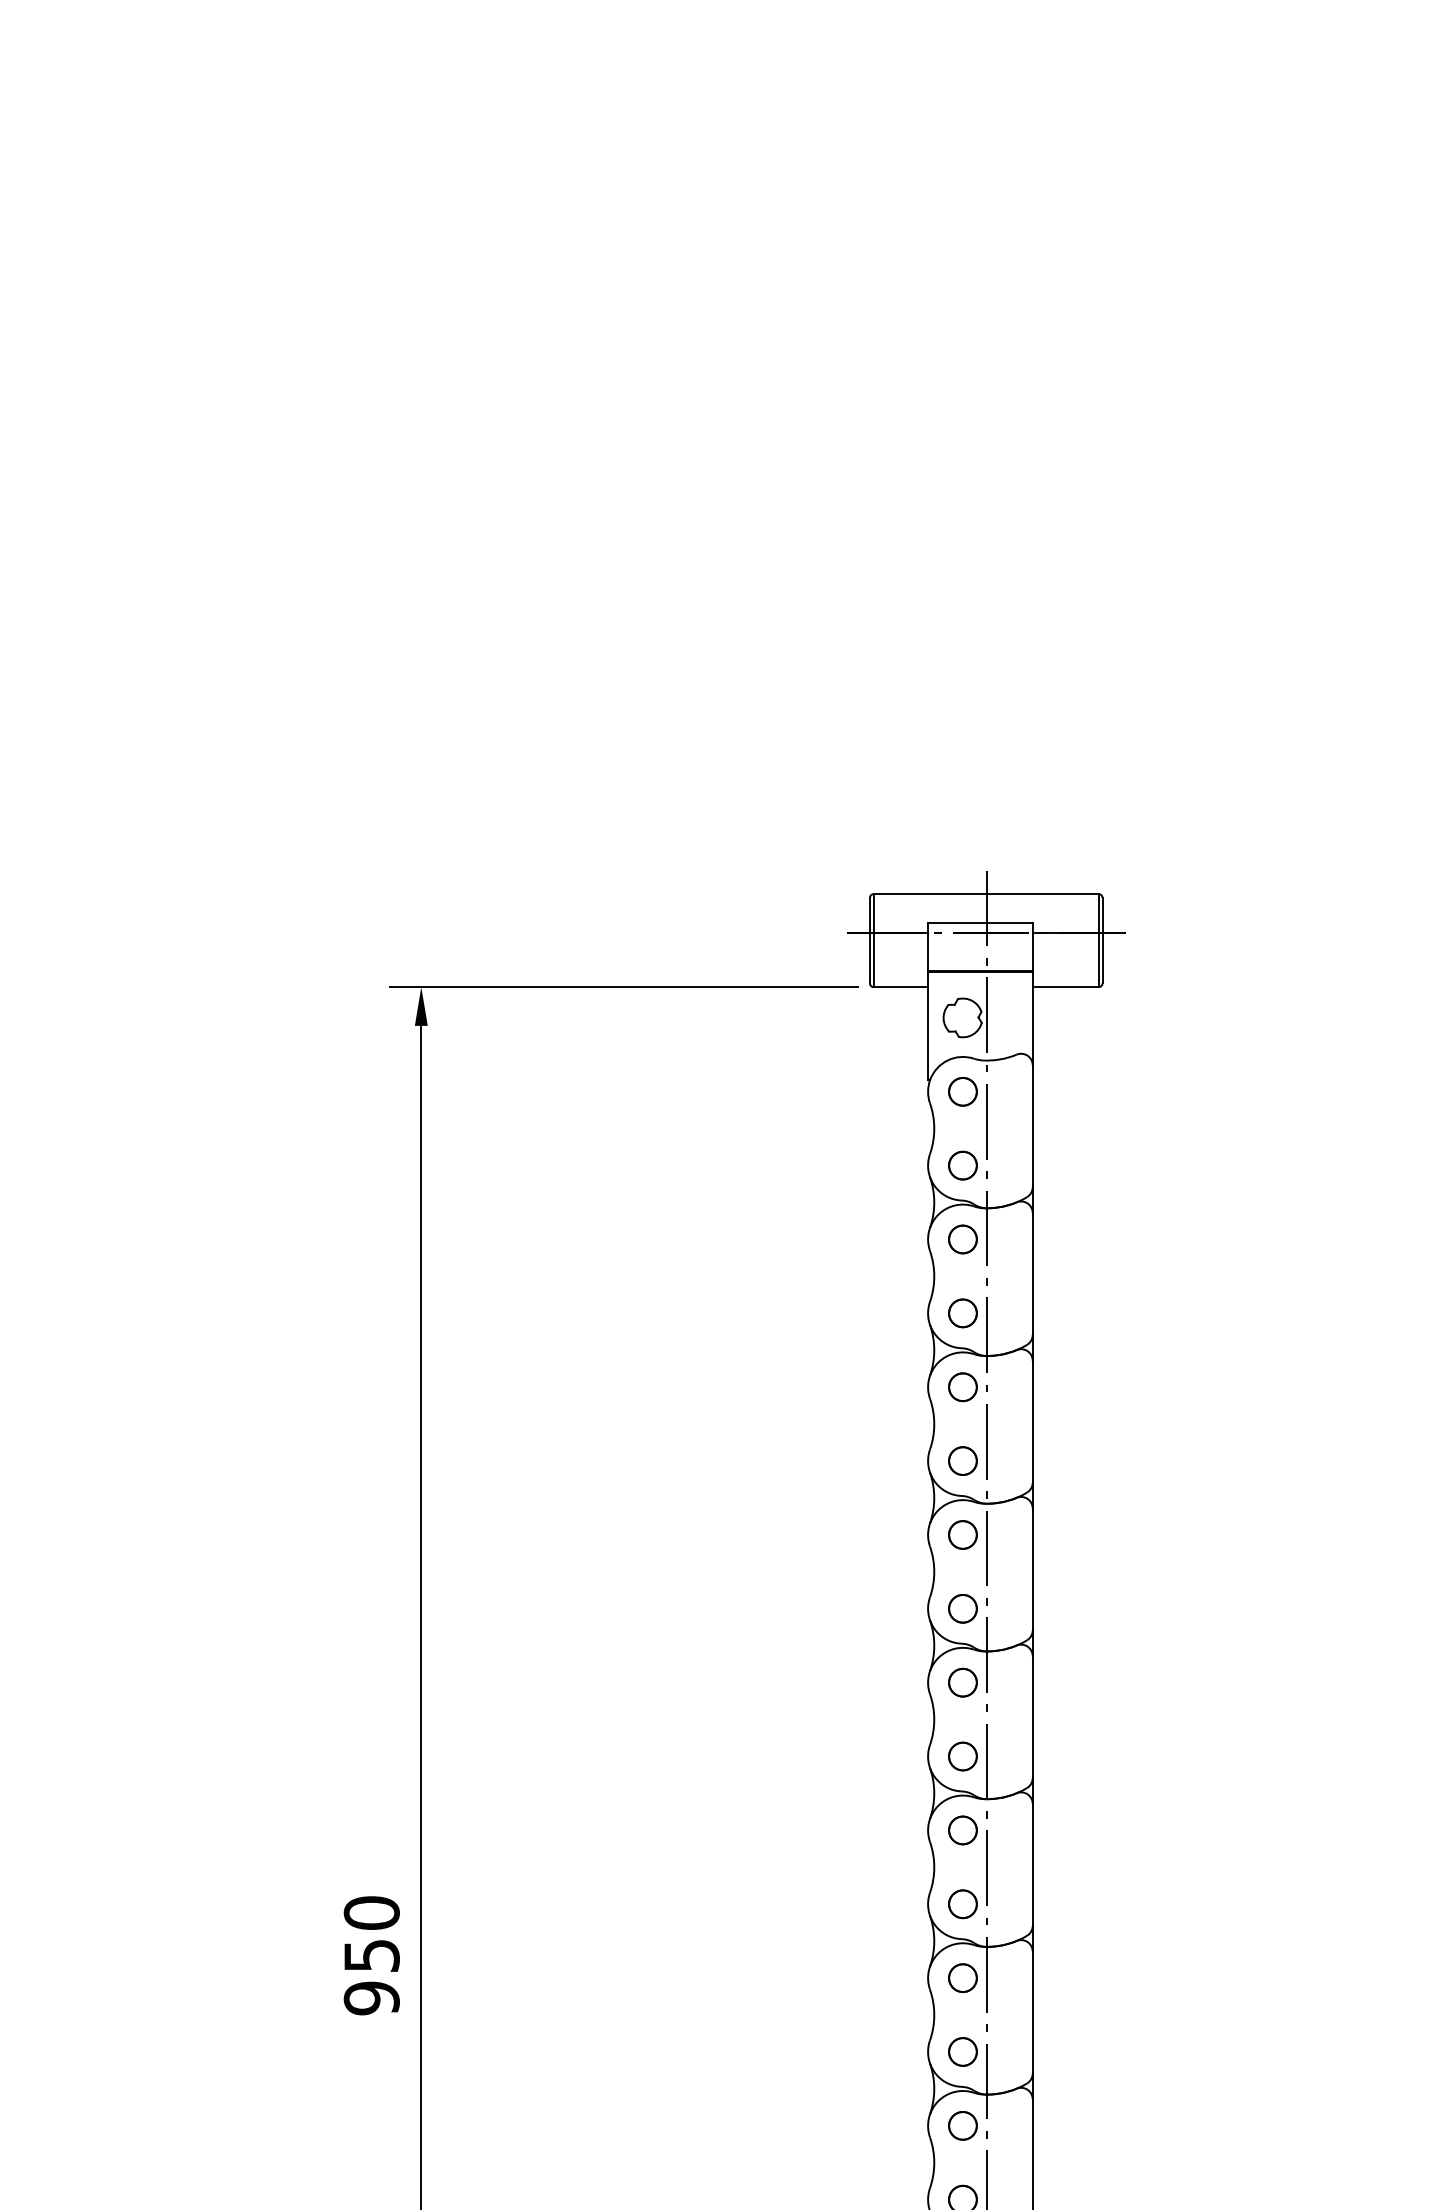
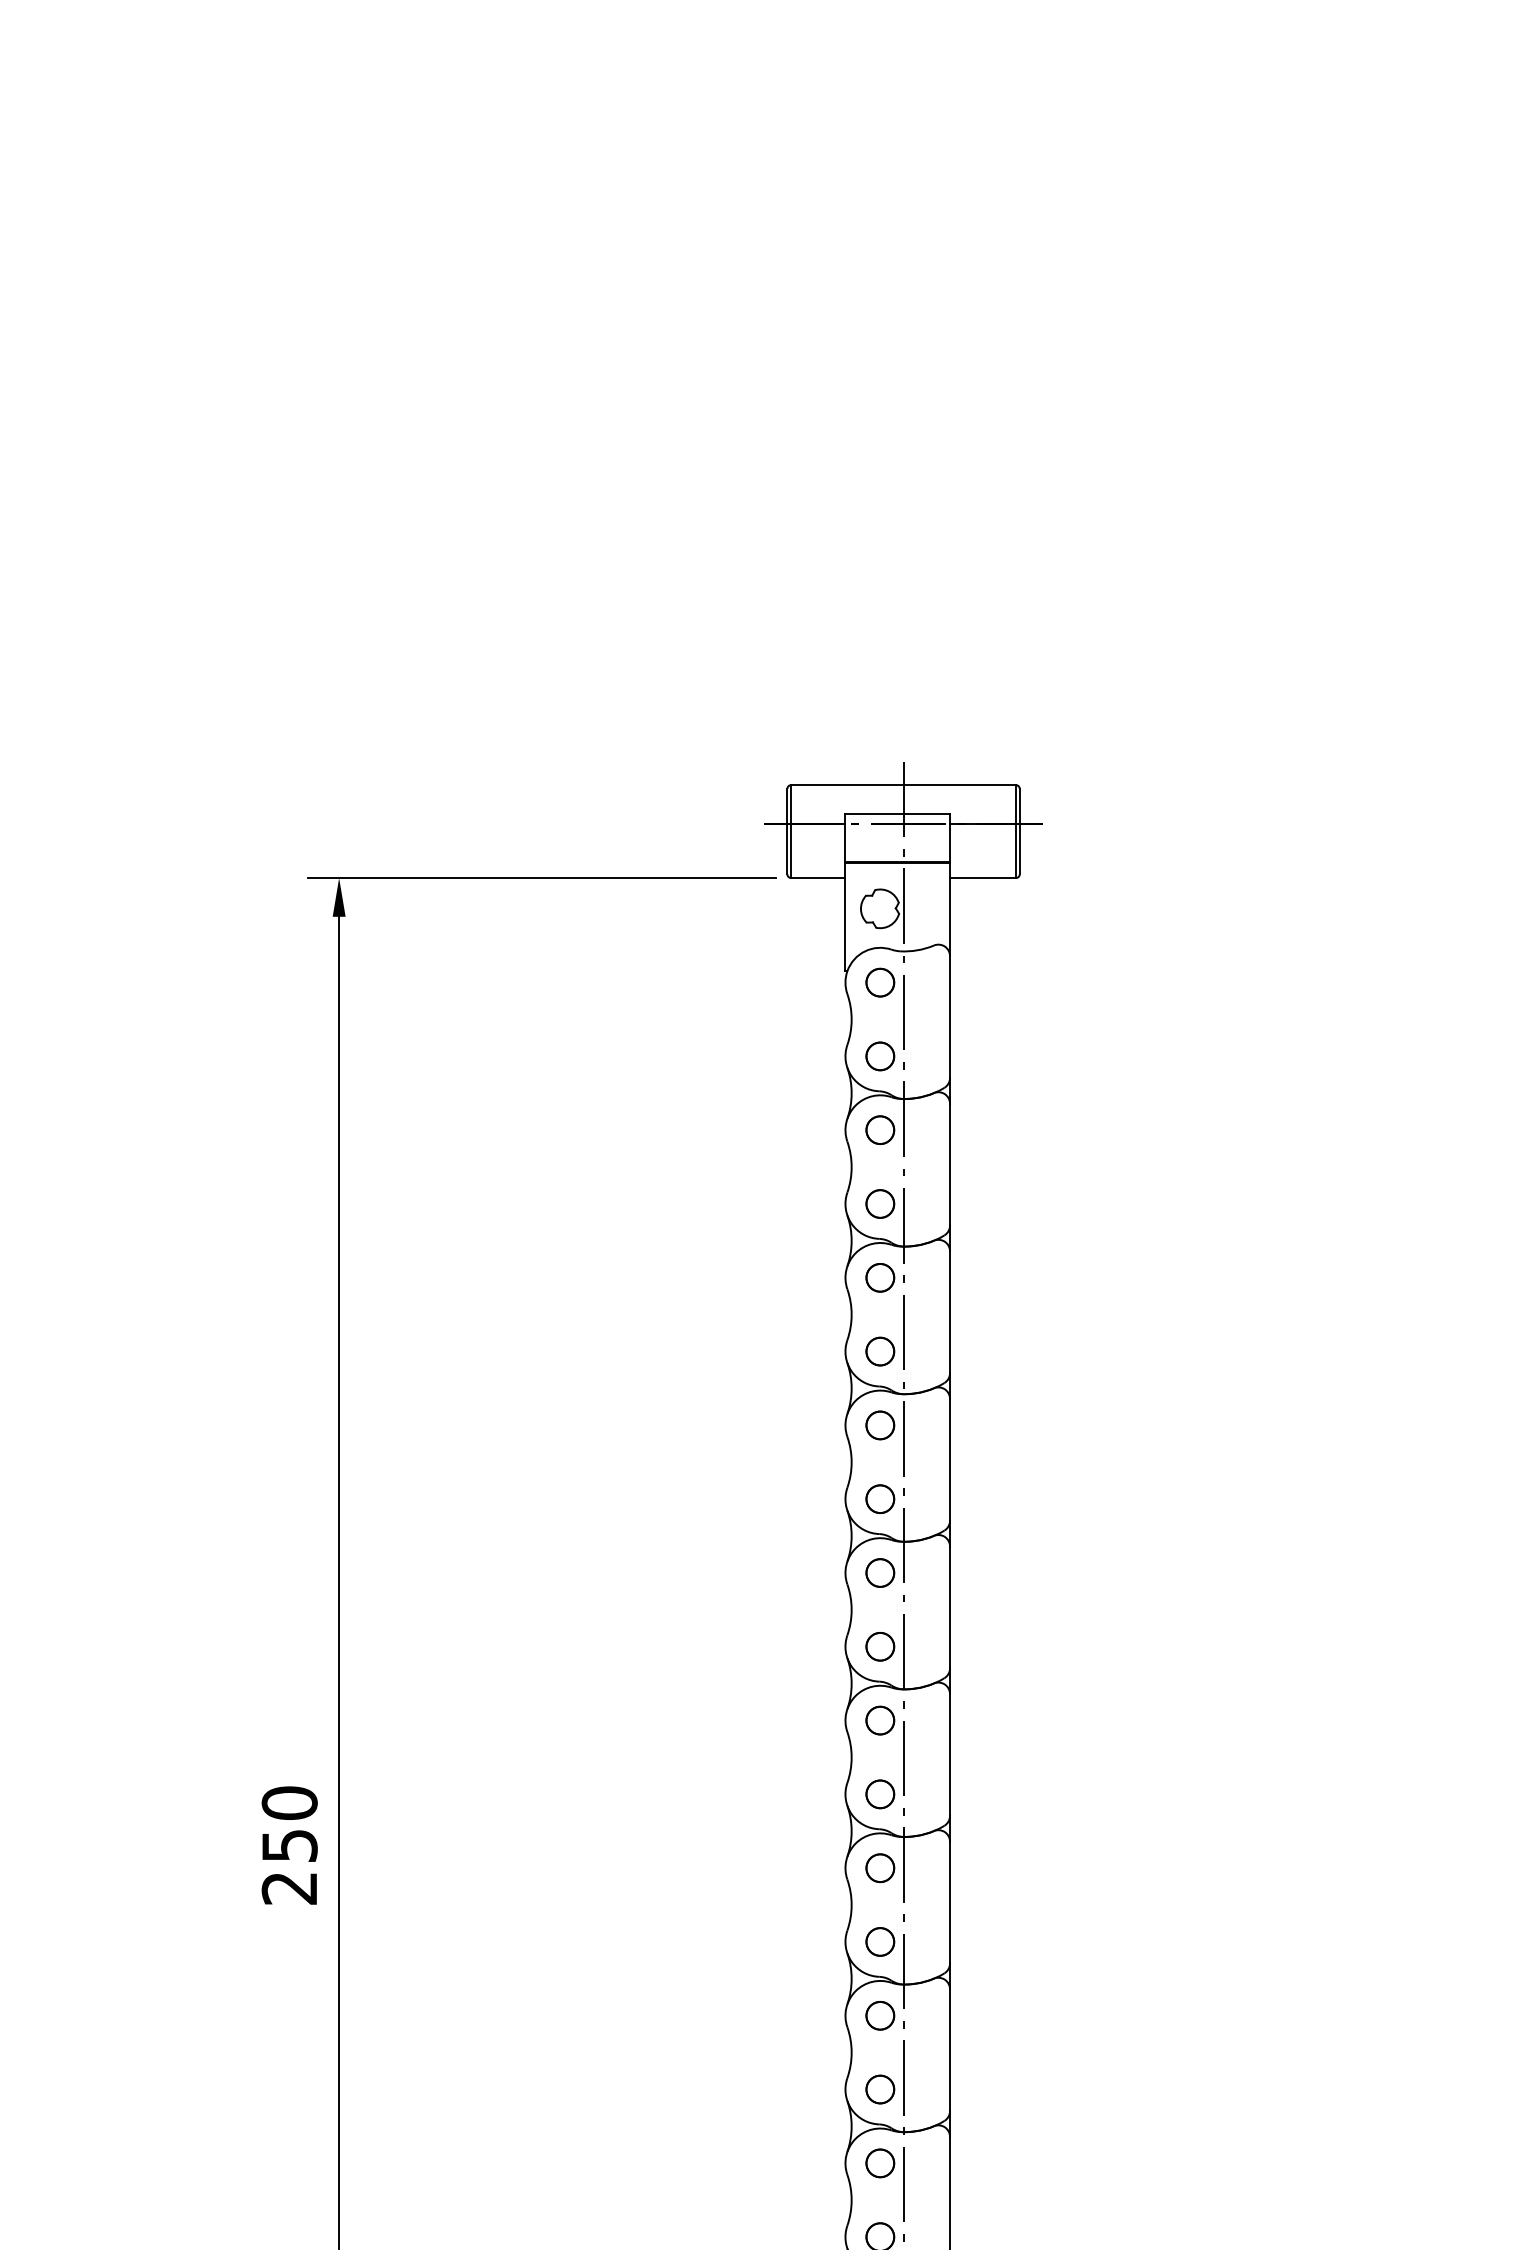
text: (371, 1998) -> (289, 1888), 950 -> 250

